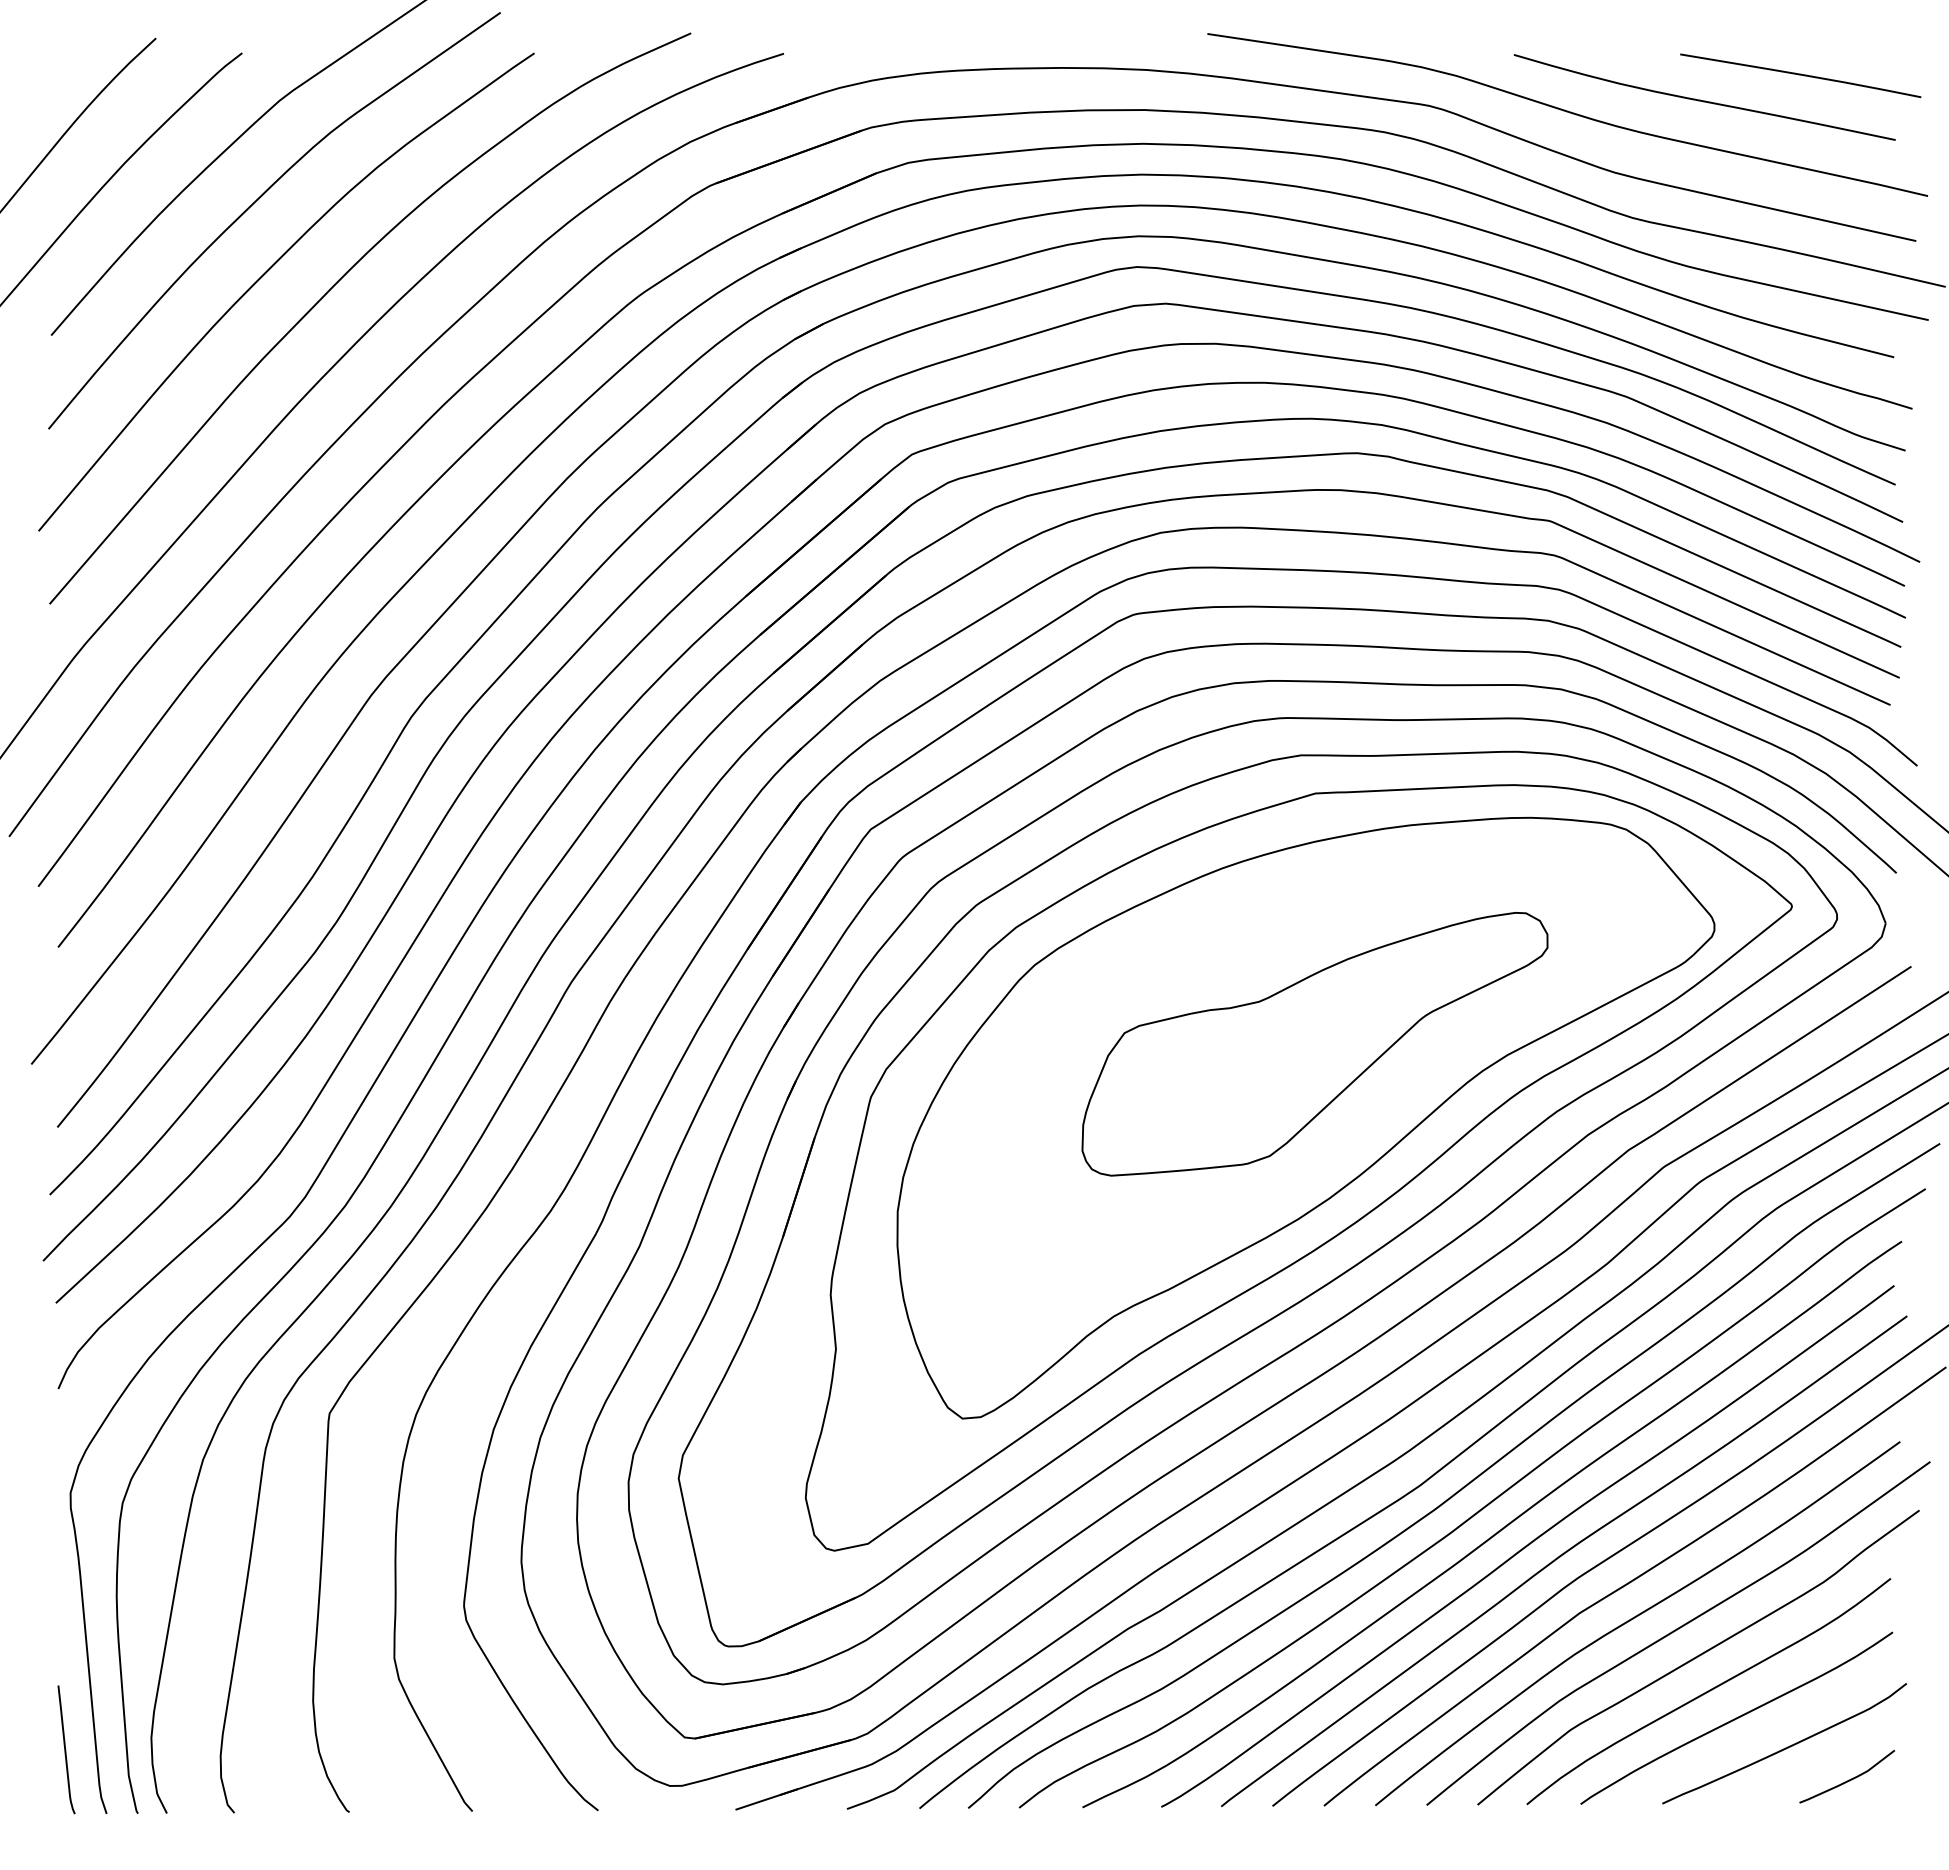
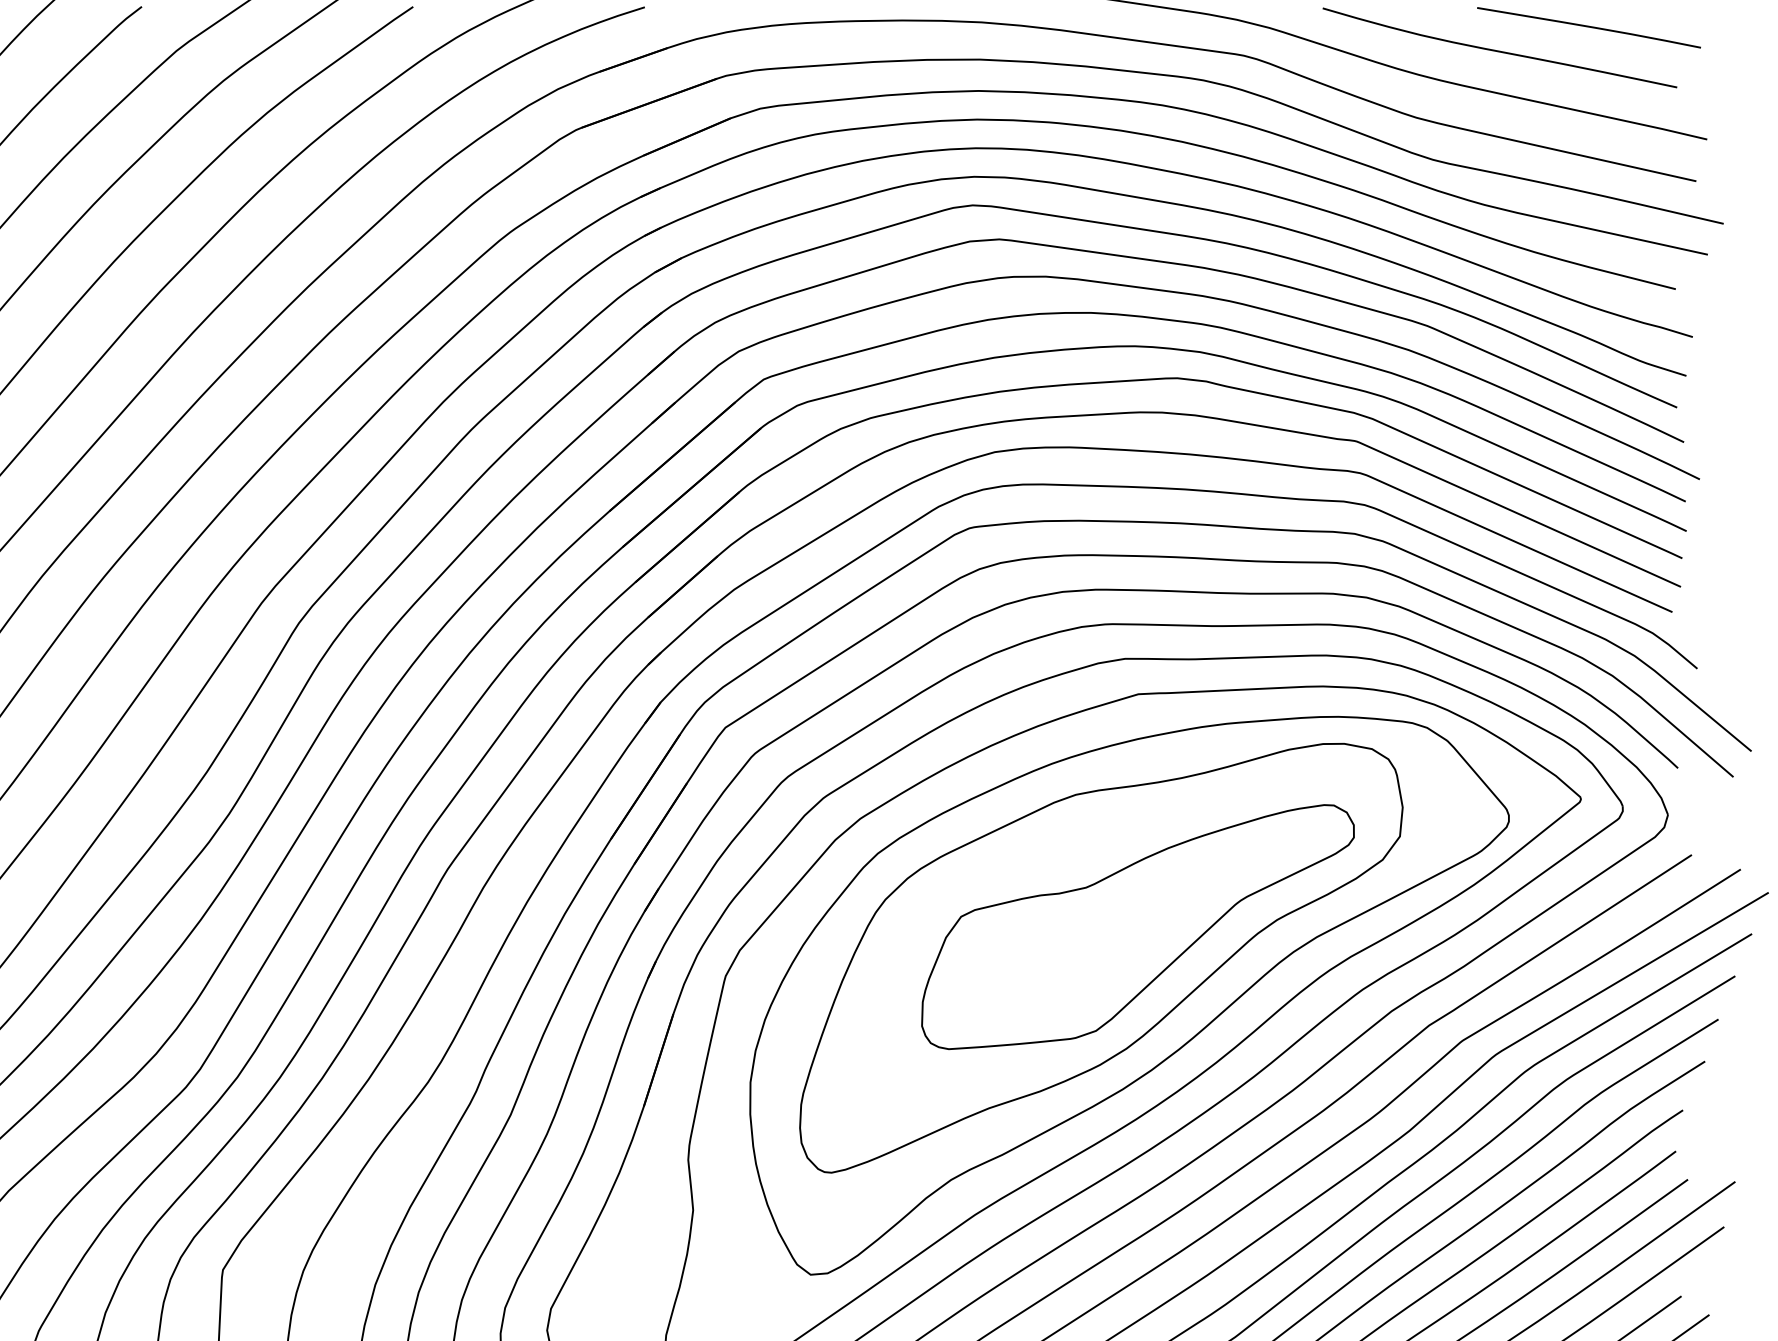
part: (1275, 1077) -> (1101, 957), added

